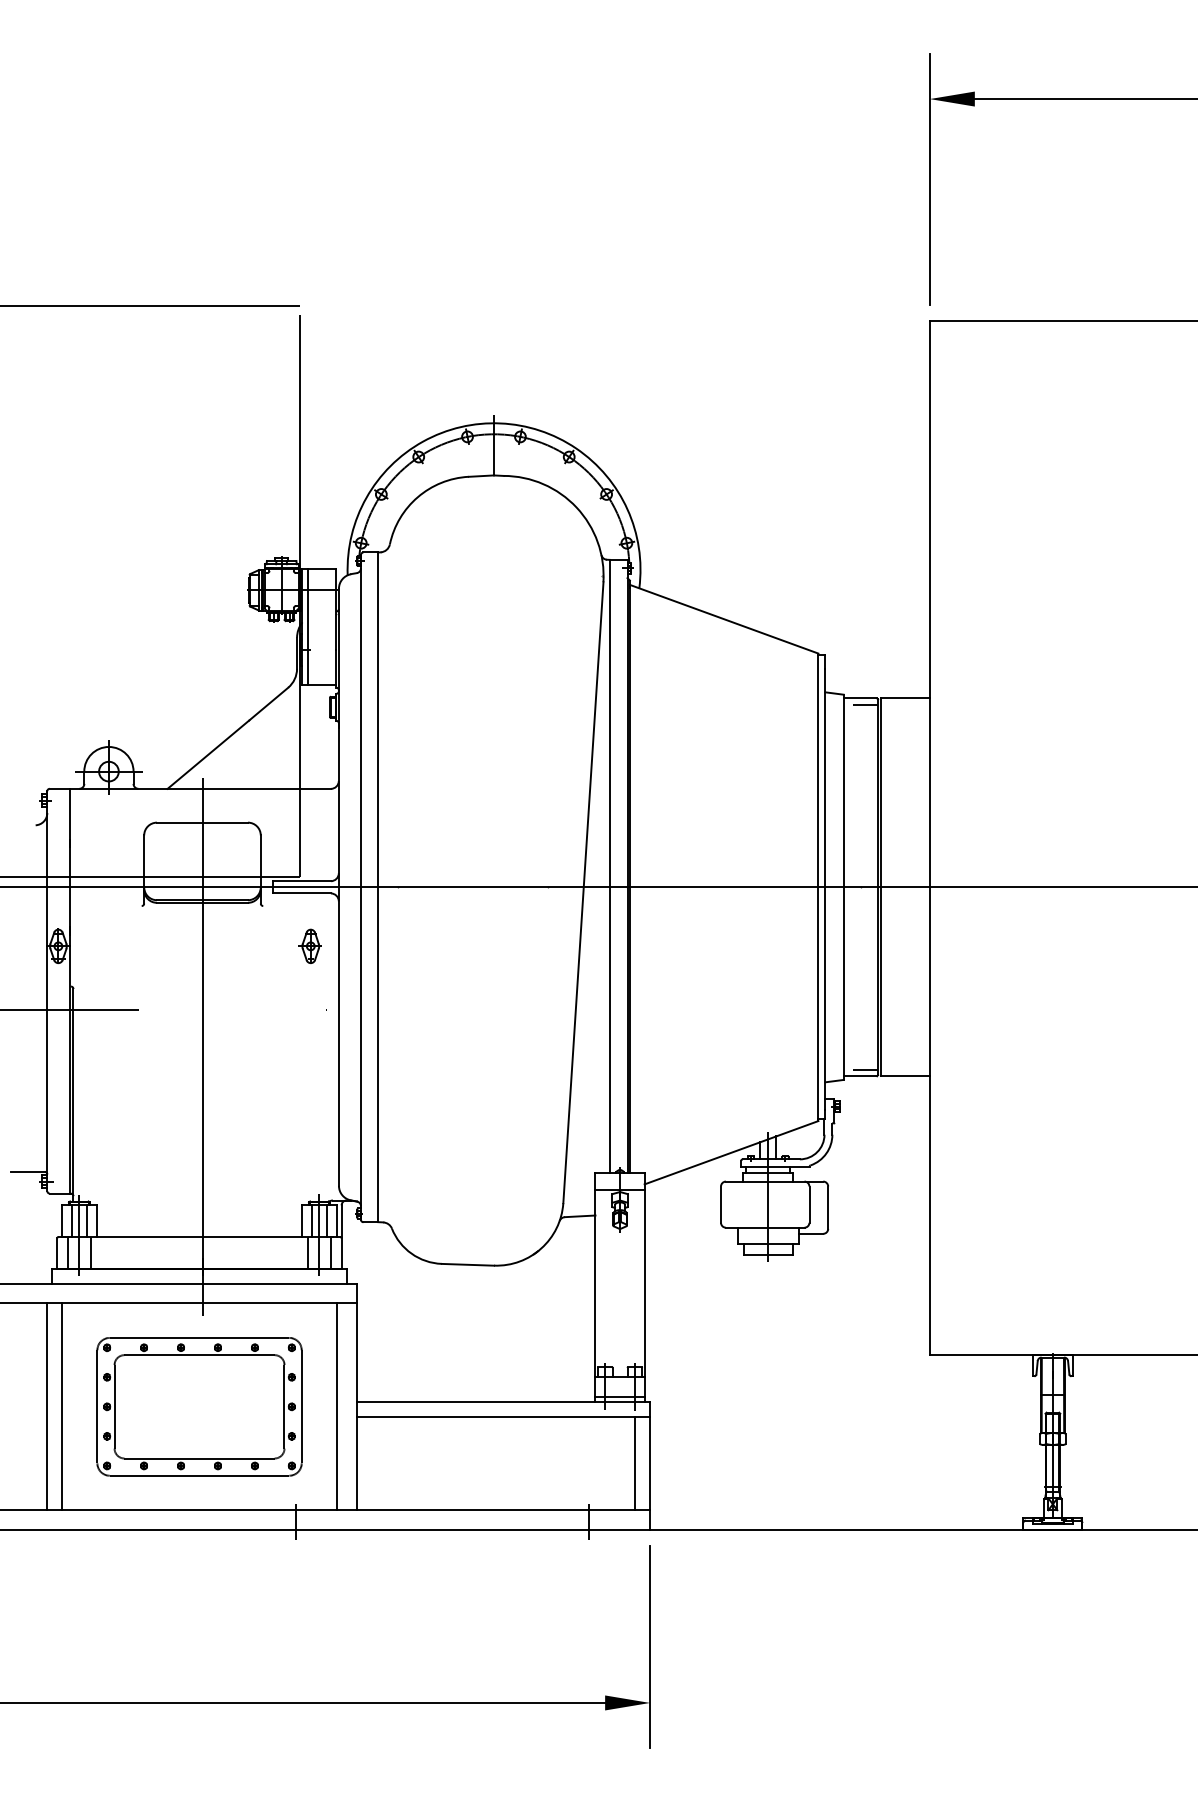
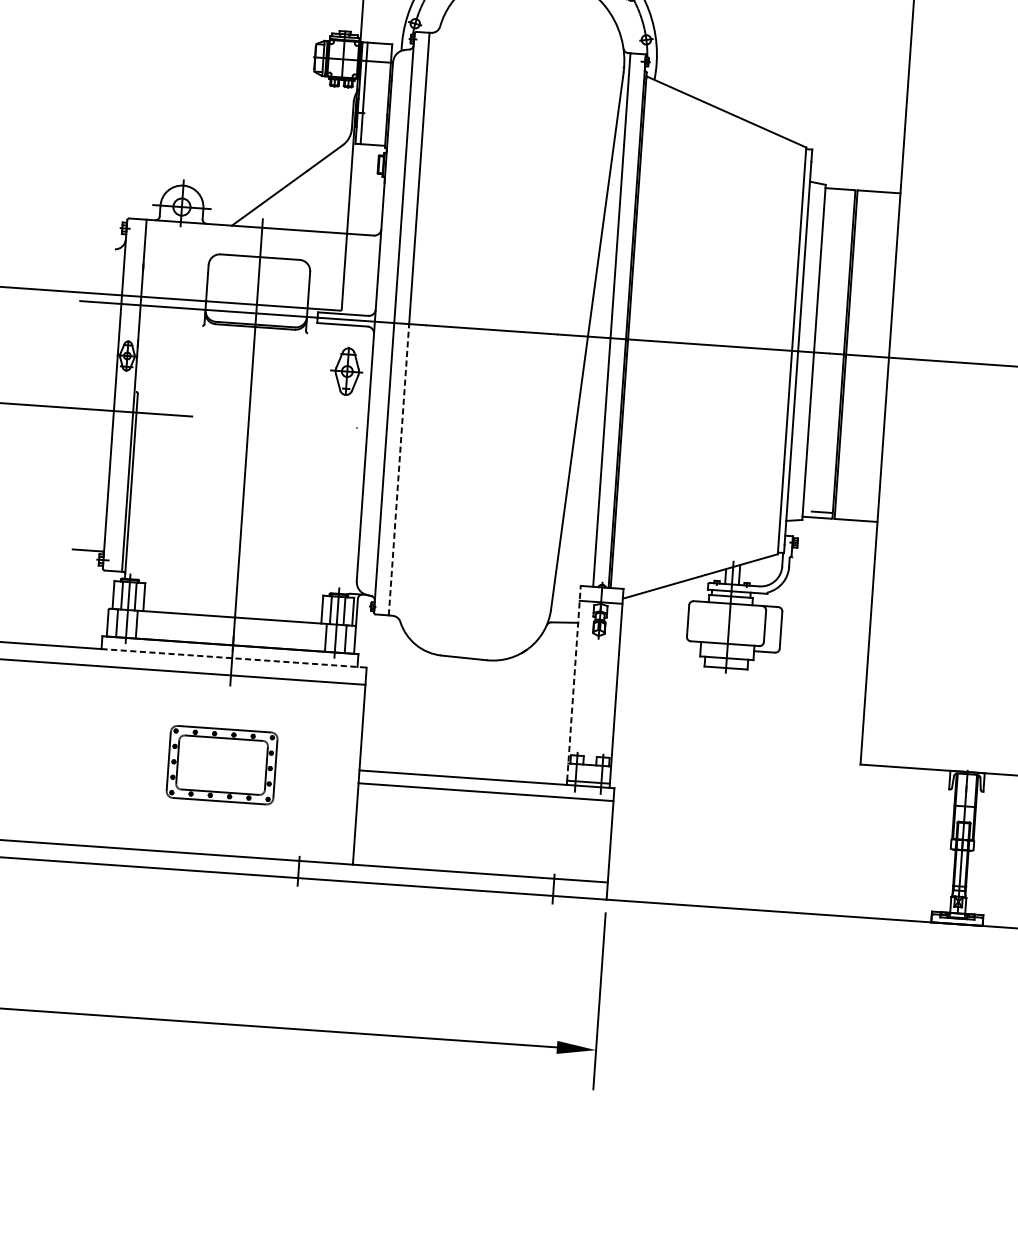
line: (865, 705) -> (844, 195), removed
part: (309, 945) -> (345, 370), size x1.6
line: (378, 1054) -> (399, 469), solid -> dashed
line: (205, 1283) -> (234, 658), solid -> dashed
line: (595, 1285) -> (573, 683), solid -> dashed
line: (46, 1406) -> (89, 755), removed
line: (61, 1406) -> (102, 756), removed
part: (199, 1406) -> (222, 764), size x0.6
line: (337, 1406) -> (342, 773), removed
line: (635, 1463) -> (597, 840), removed

